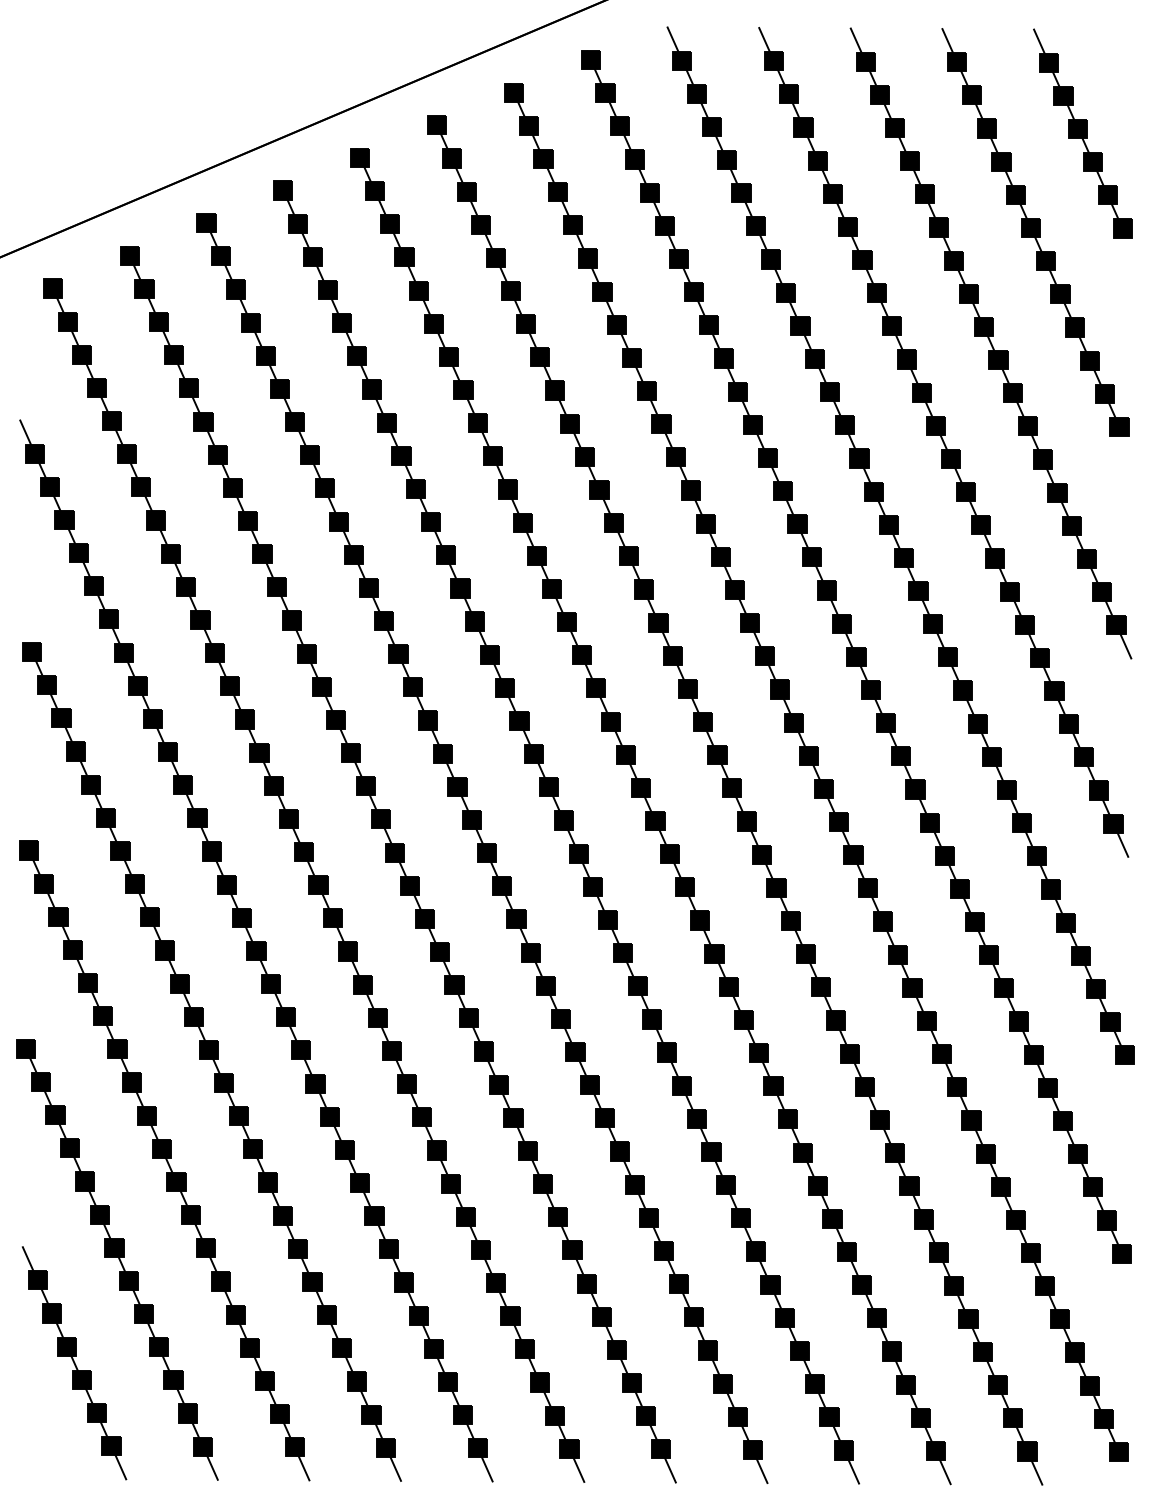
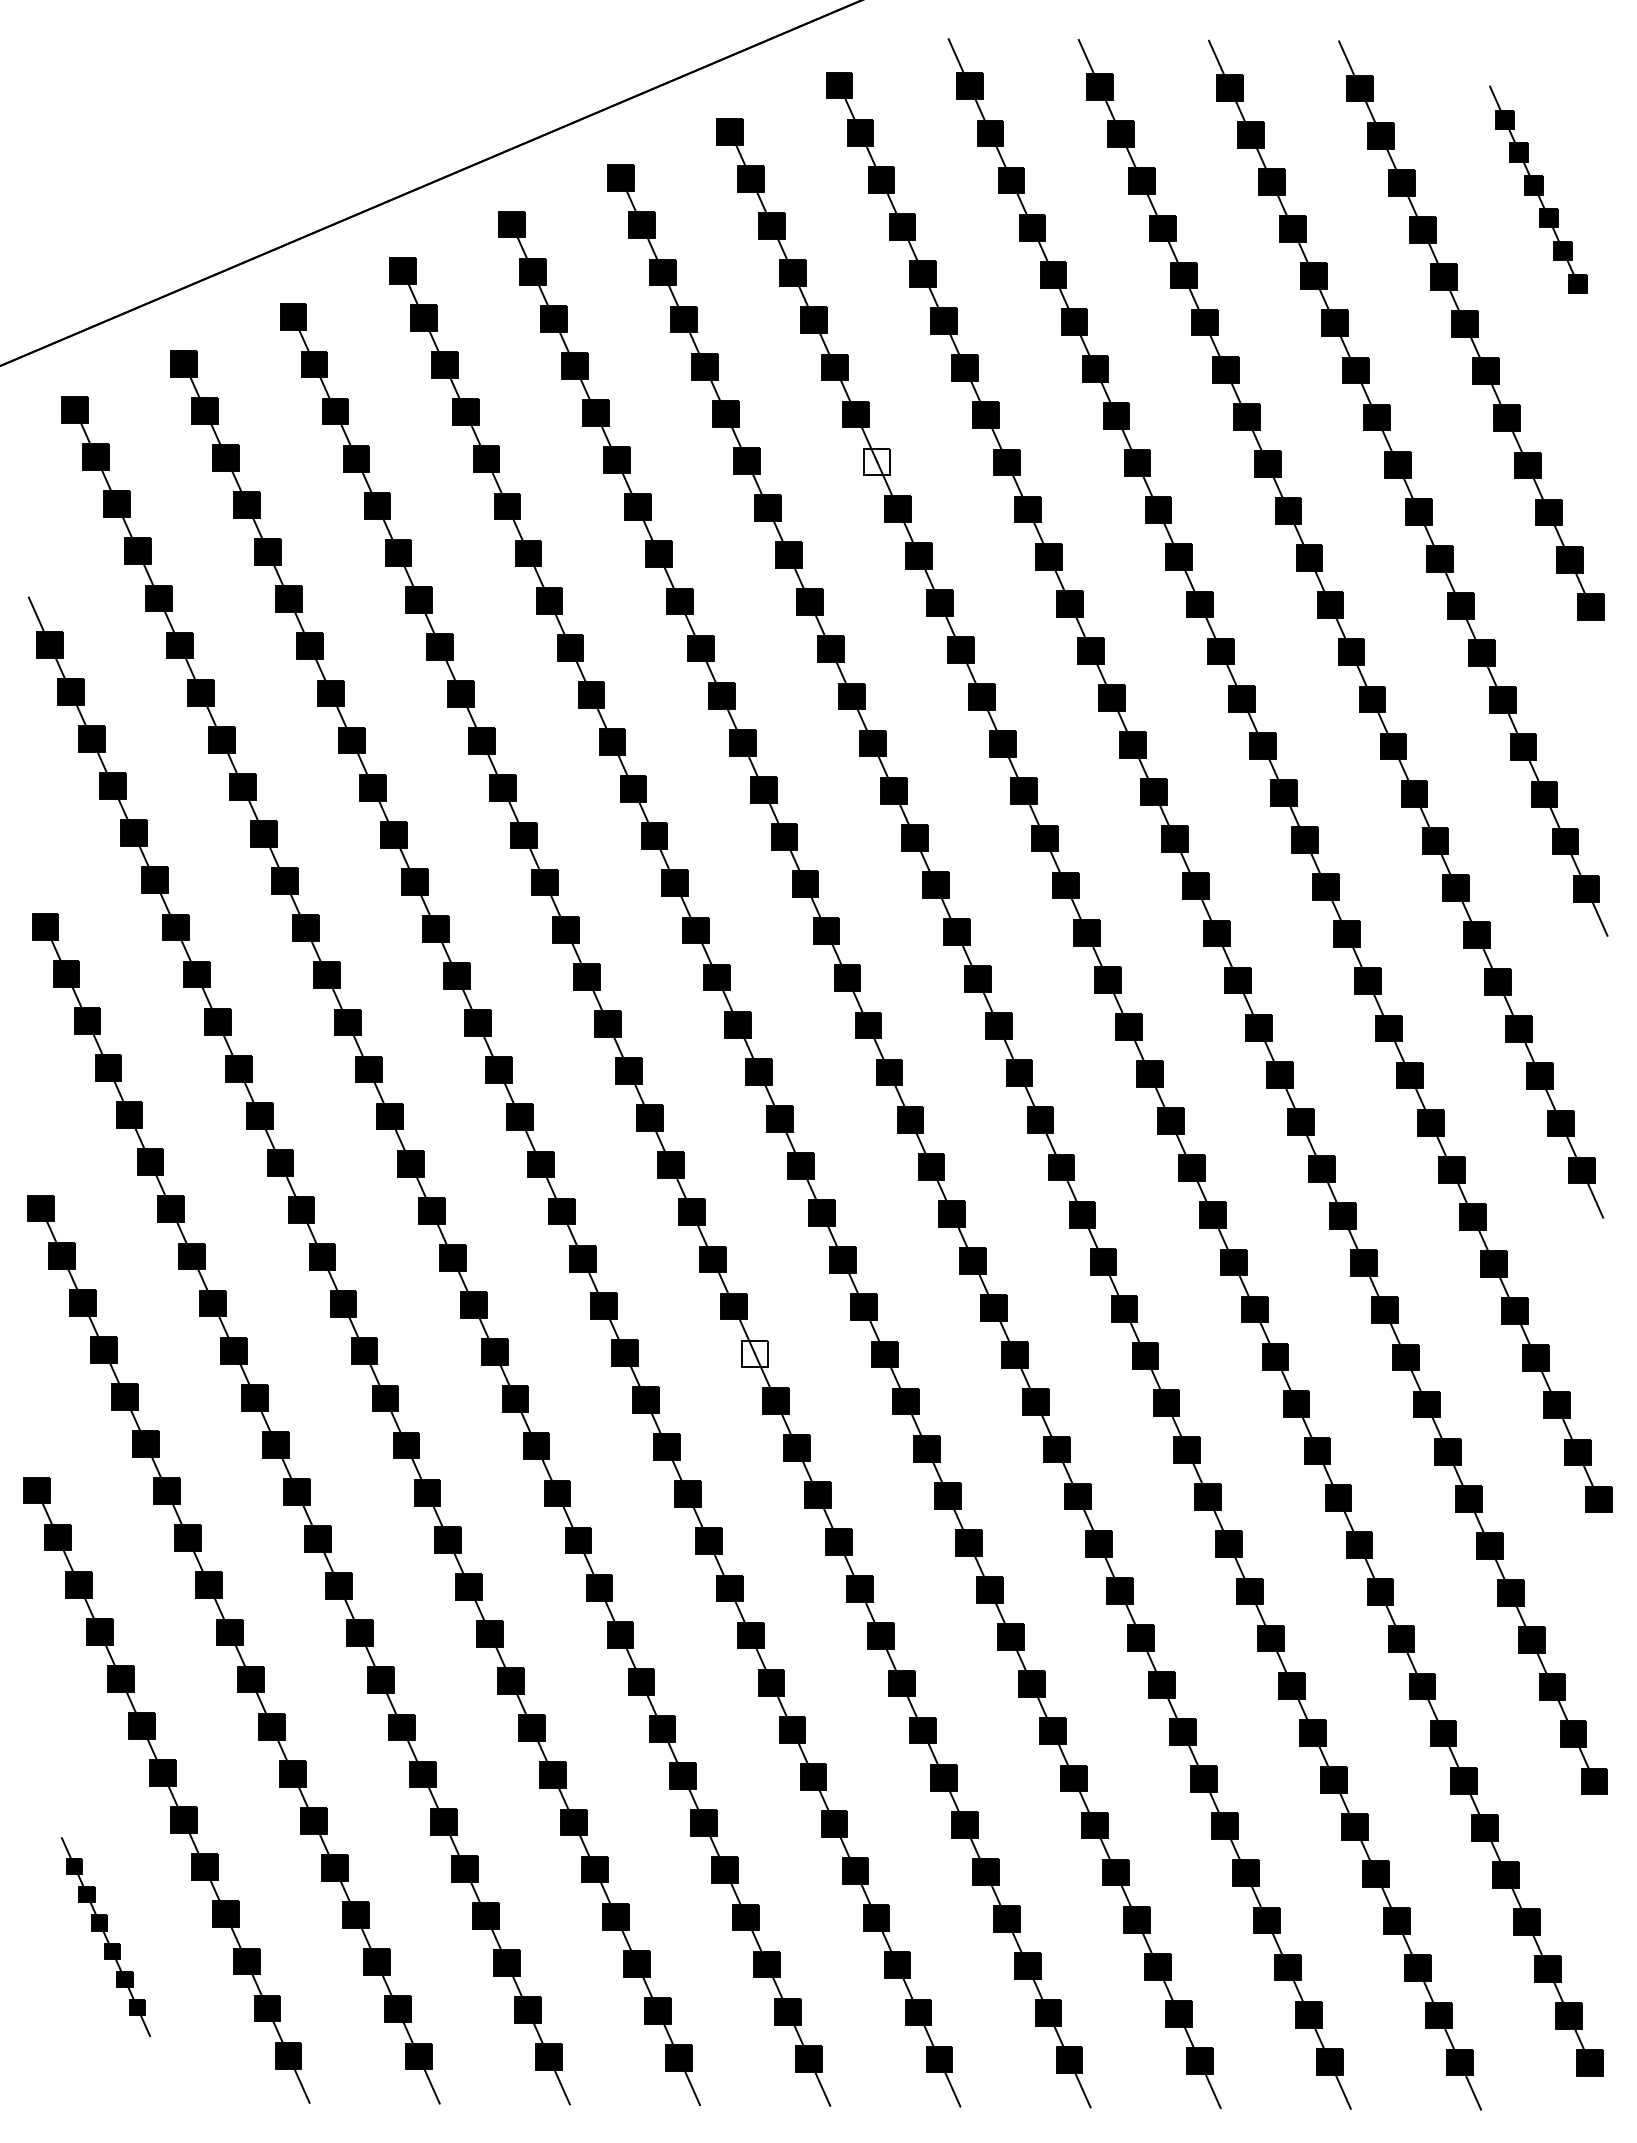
part: (1082, 133) -> (1538, 189), size x0.7
fill: (616, 324) -> (876, 461), removed
fill: (530, 952) -> (754, 1353), removed
part: (74, 1362) -> (105, 1936), size x0.6

